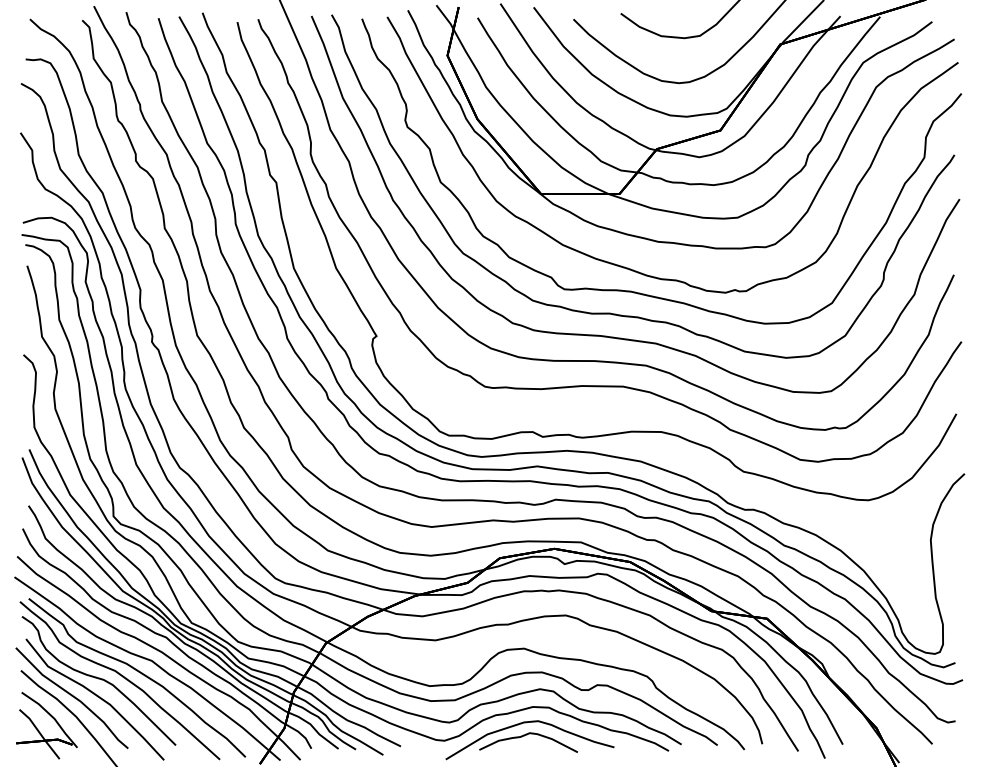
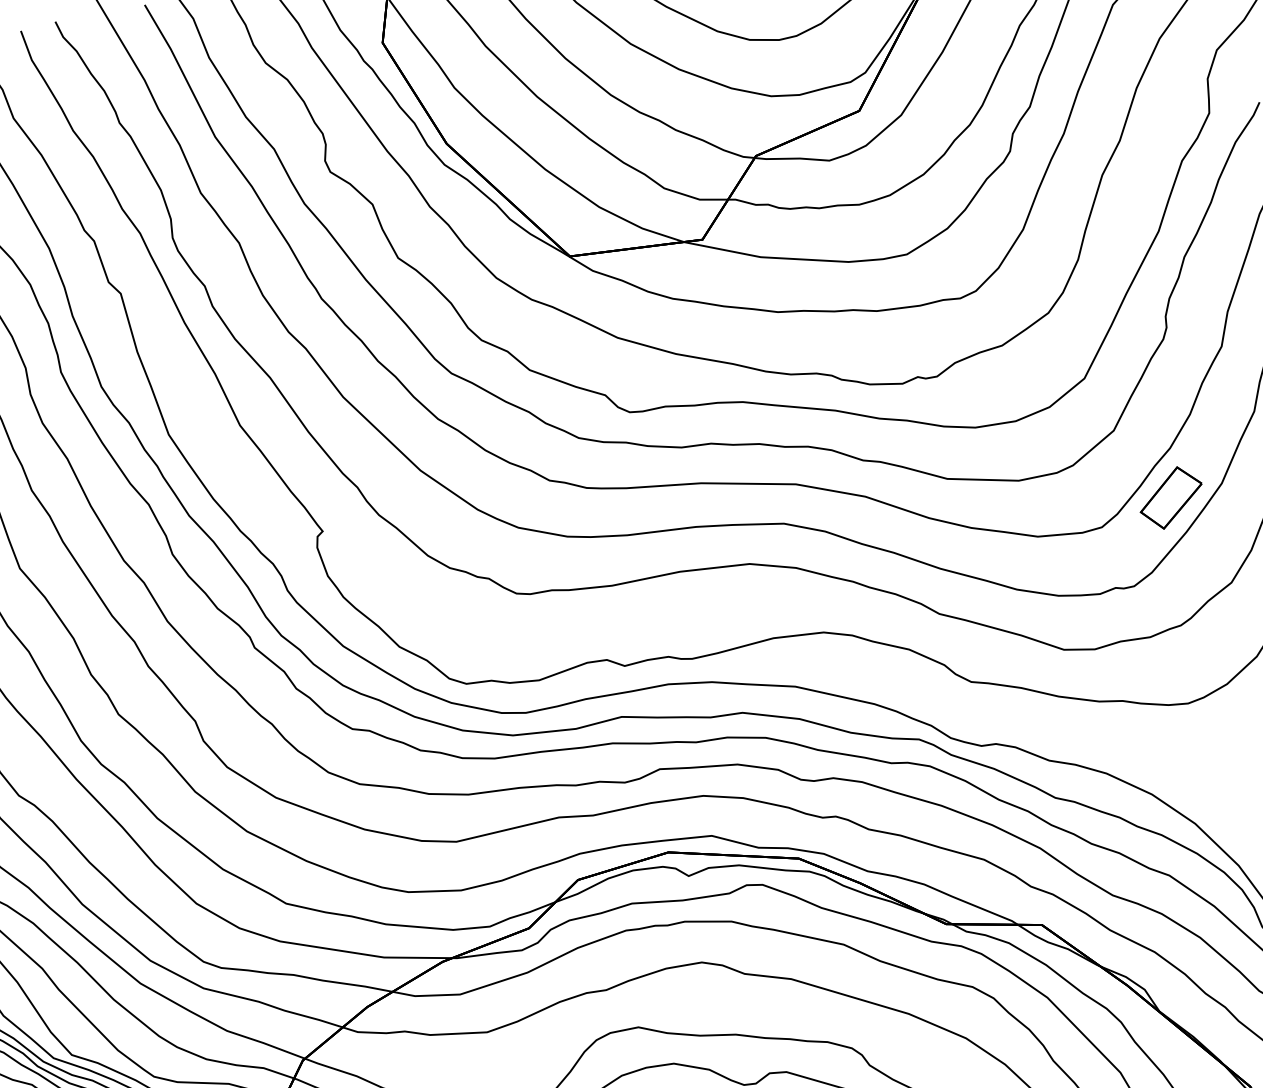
part: (873, 378) -> (1170, 496), added

